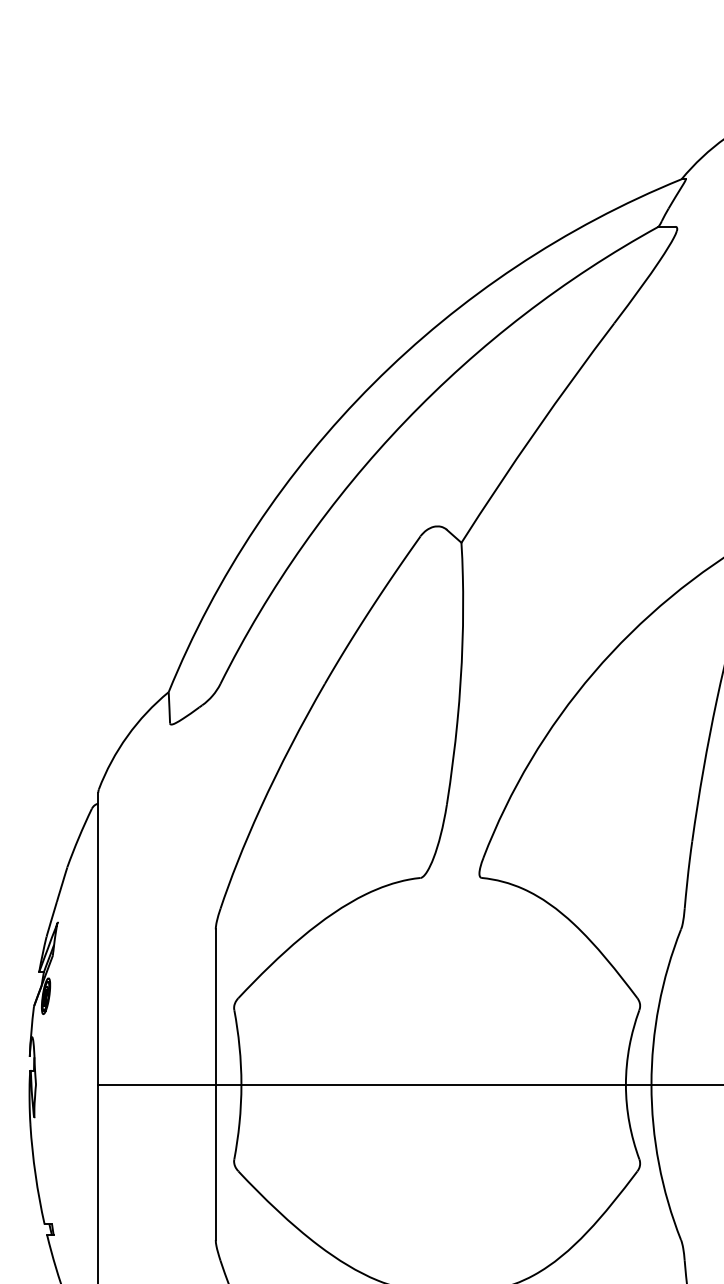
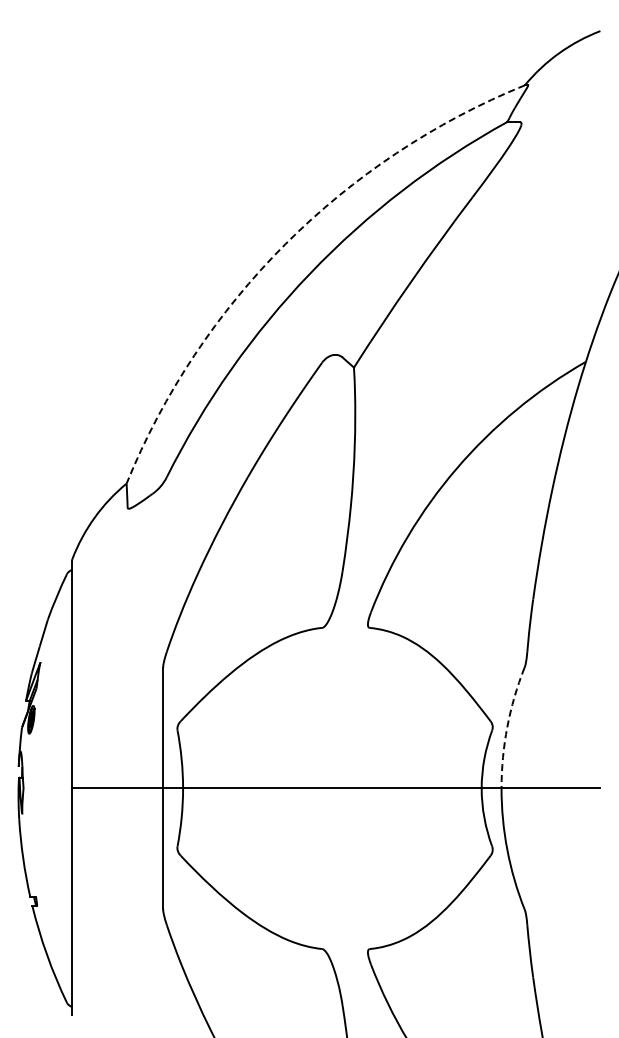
arc: (373, 384) -> (285, 244), solid -> dashed
arc: (659, 1006) -> (507, 727), solid -> dashed

